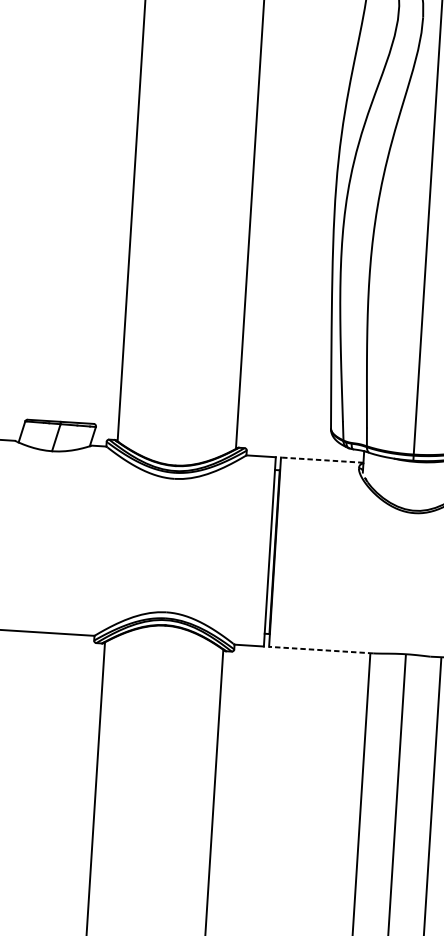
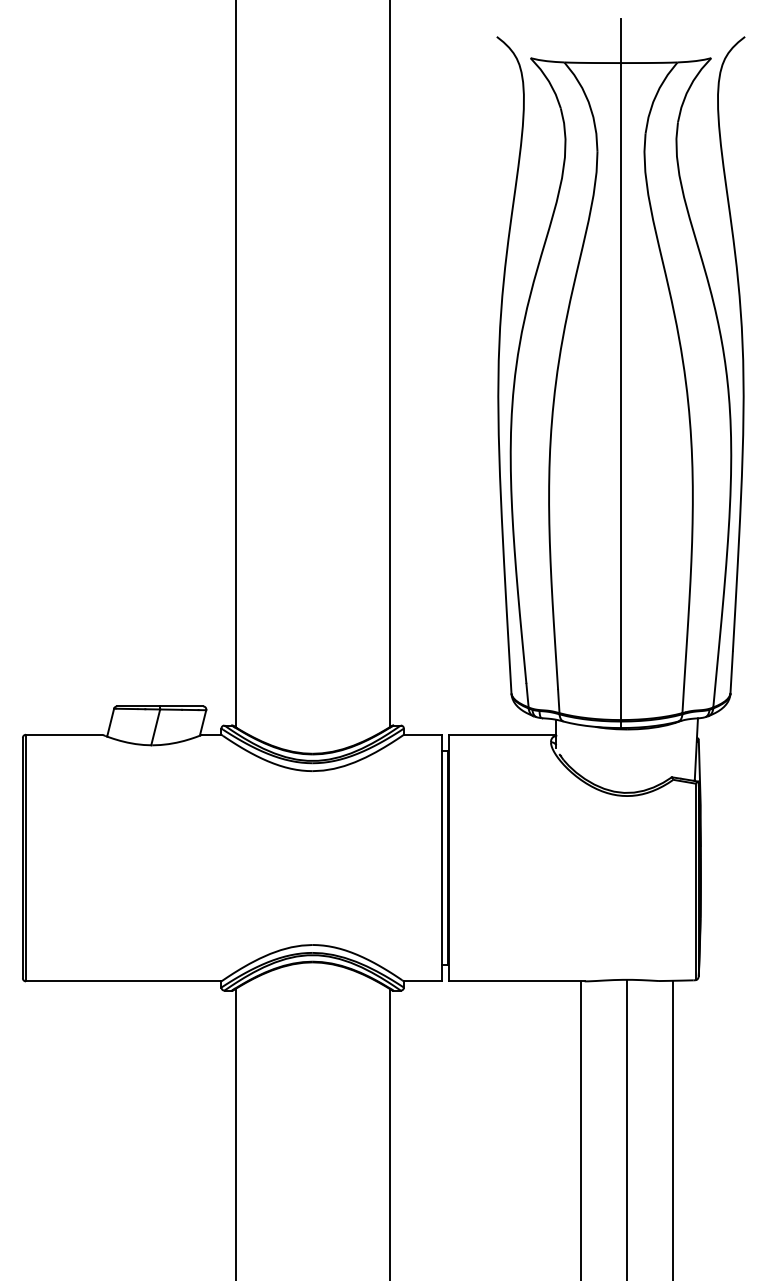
line: (322, 459) -> (502, 734), dashed -> solid
line: (320, 650) -> (516, 981), dashed -> solid

